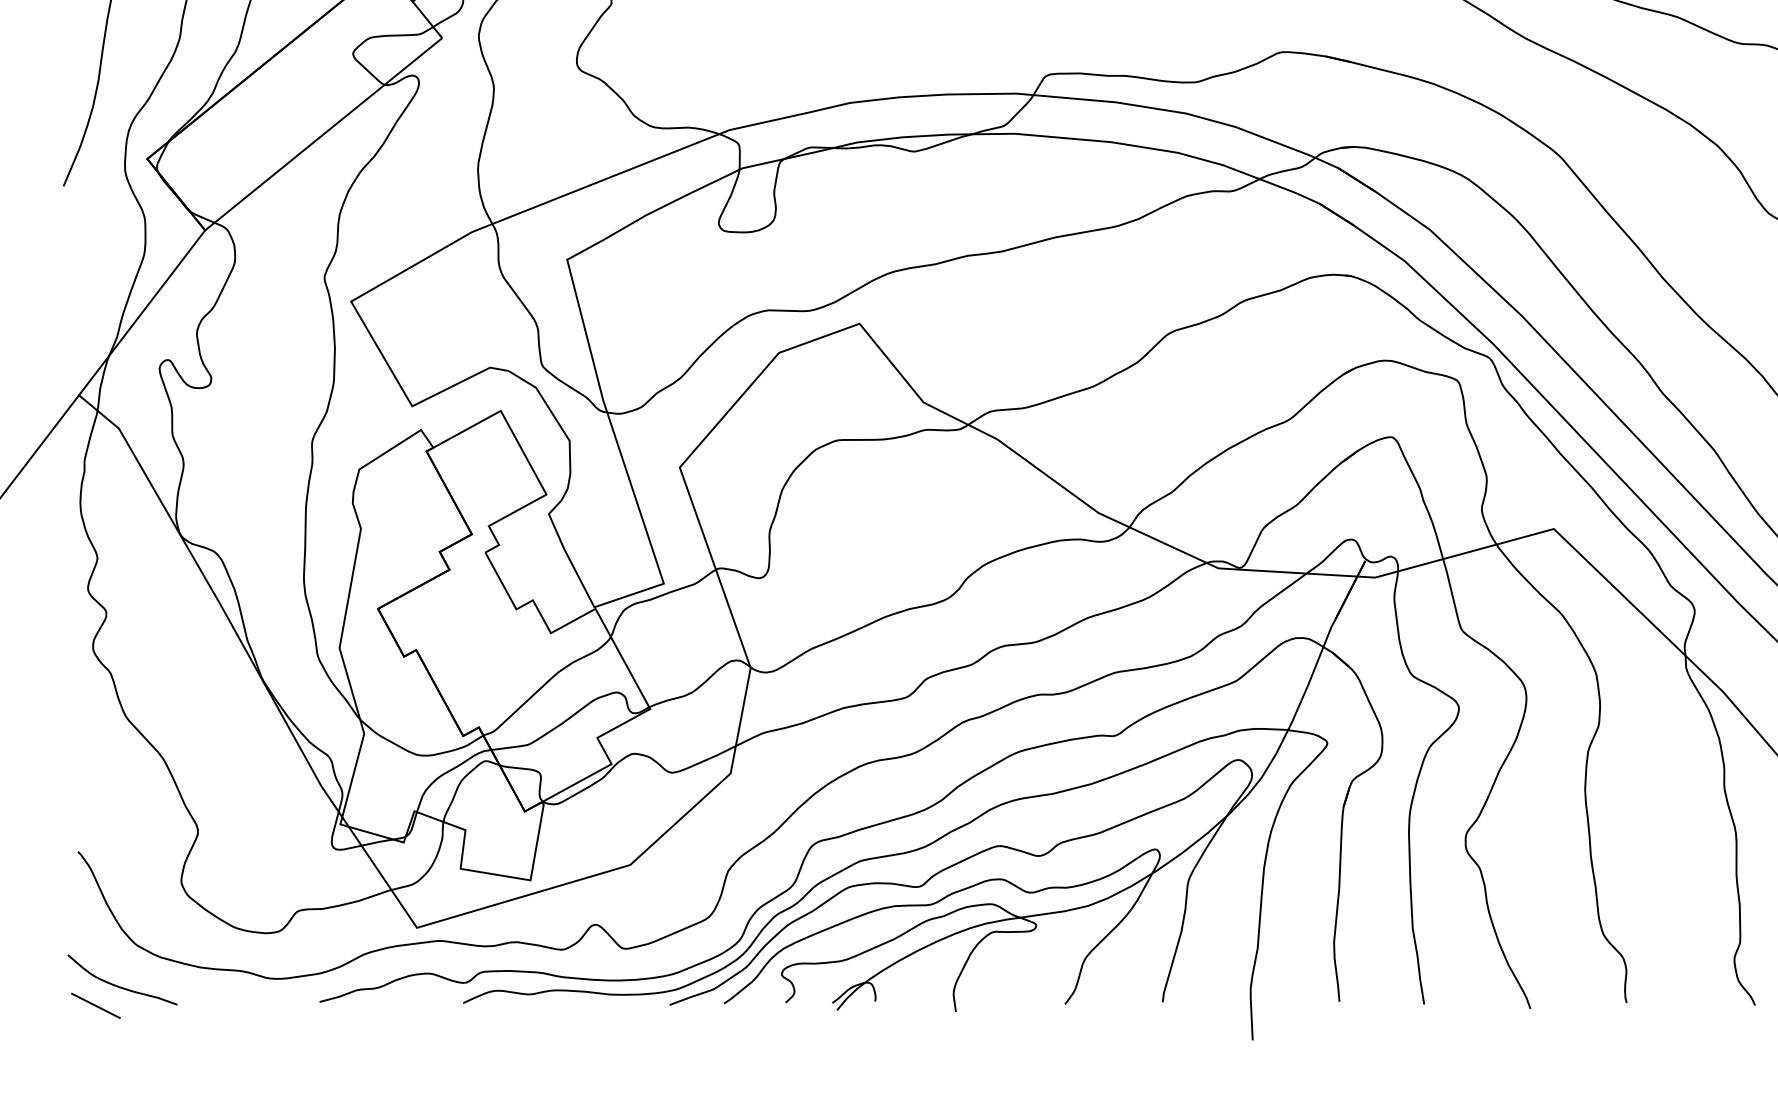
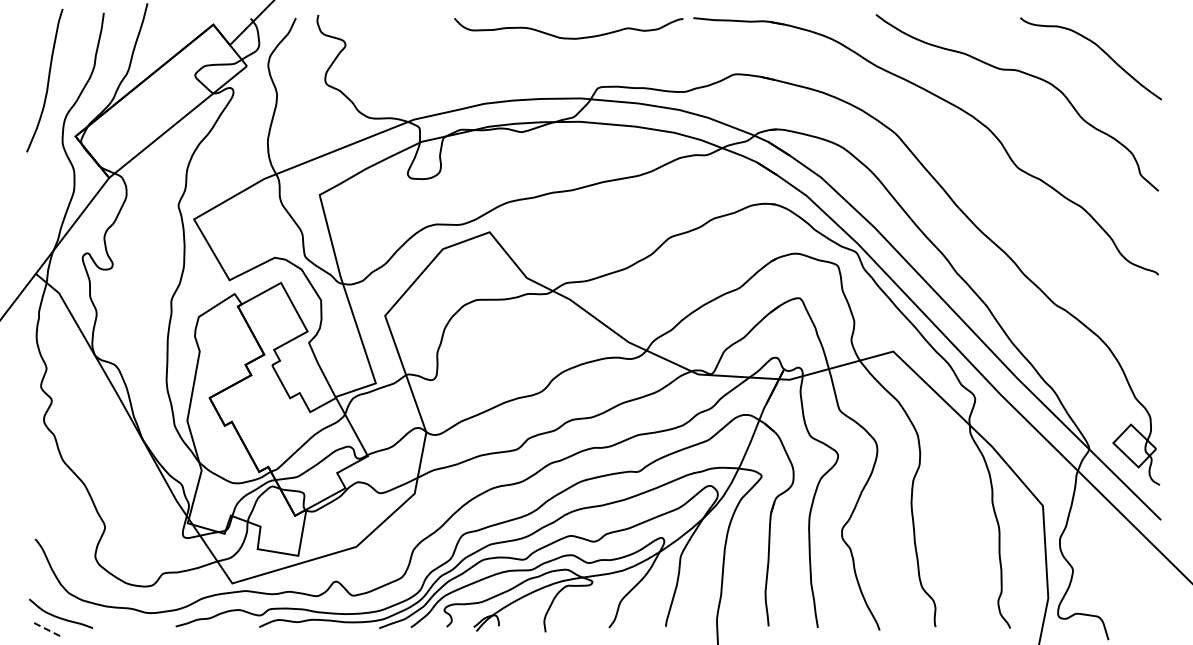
line: (95, 1005) -> (45, 628), solid -> dashed

